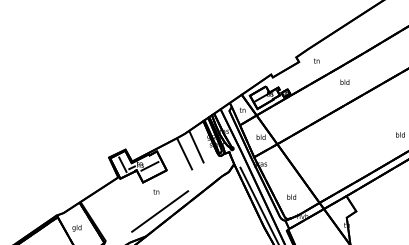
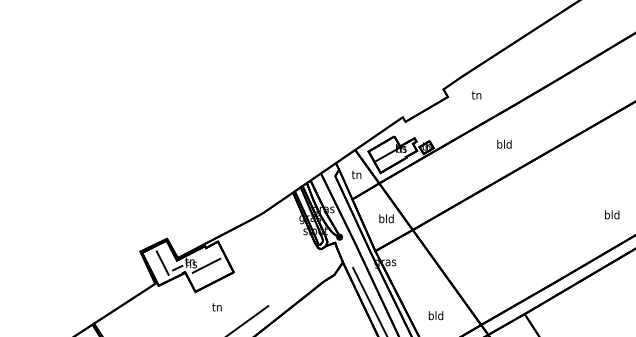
text: (344, 81) -> (503, 143), moved
line: (196, 146) -> (281, 233), removed
line: (184, 154) -> (262, 246), removed

